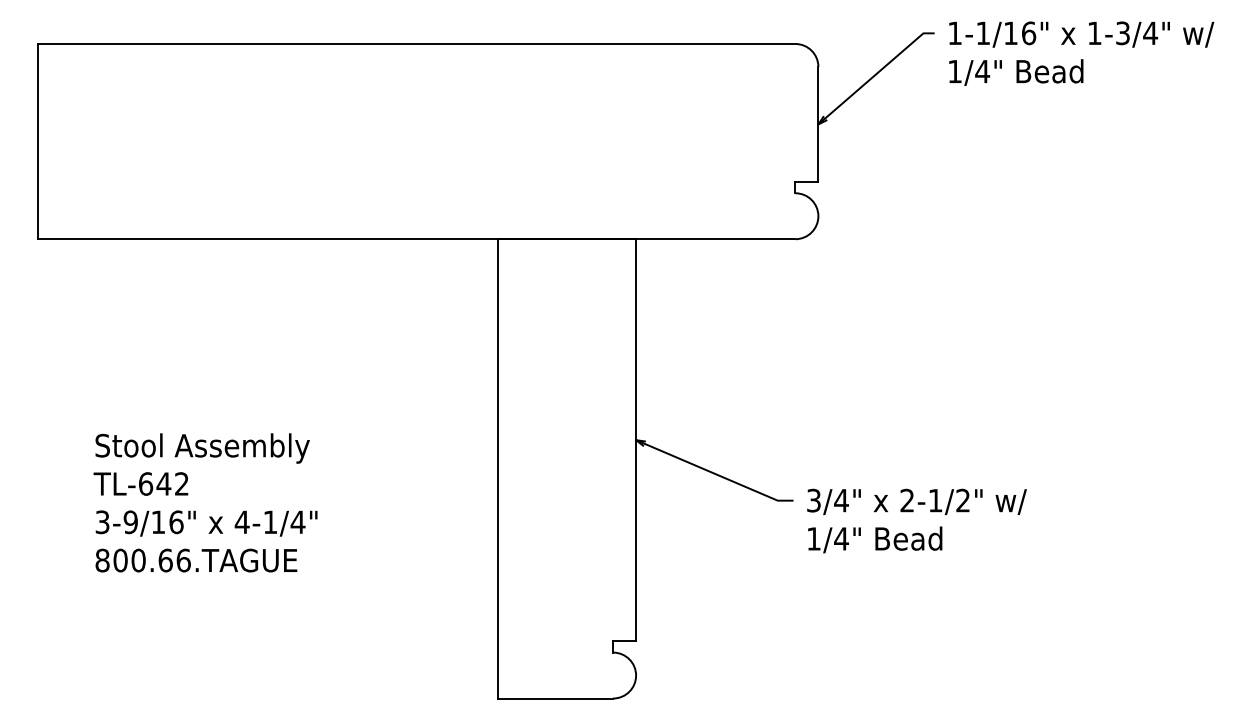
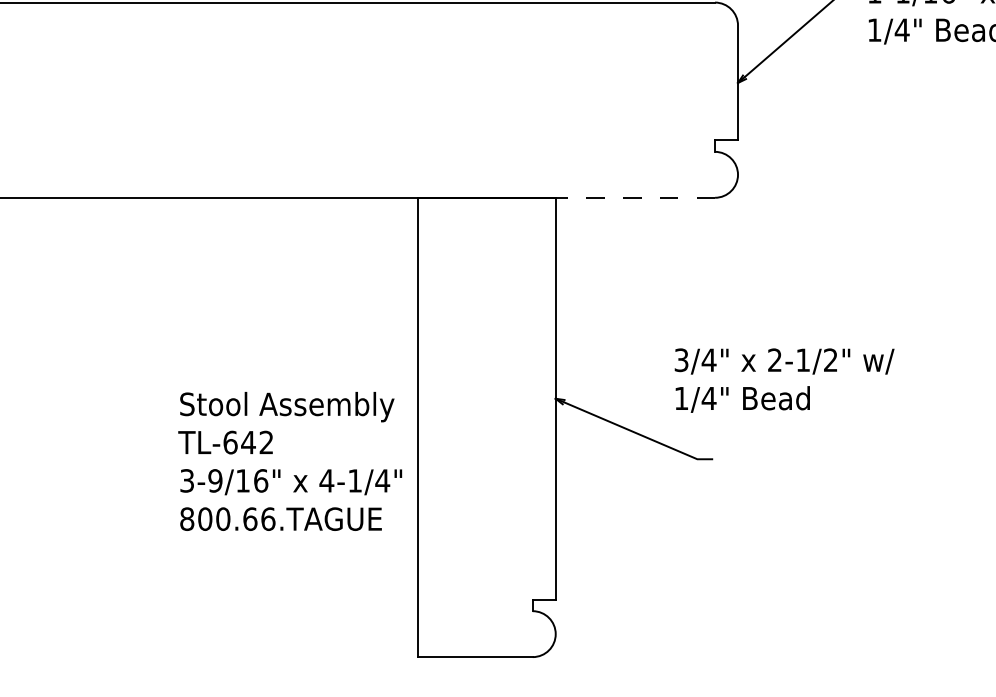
line: (715, 239) -> (635, 198), solid -> dashed
text: (205, 502) -> (290, 461), moved
text: (916, 520) -> (784, 380), moved

